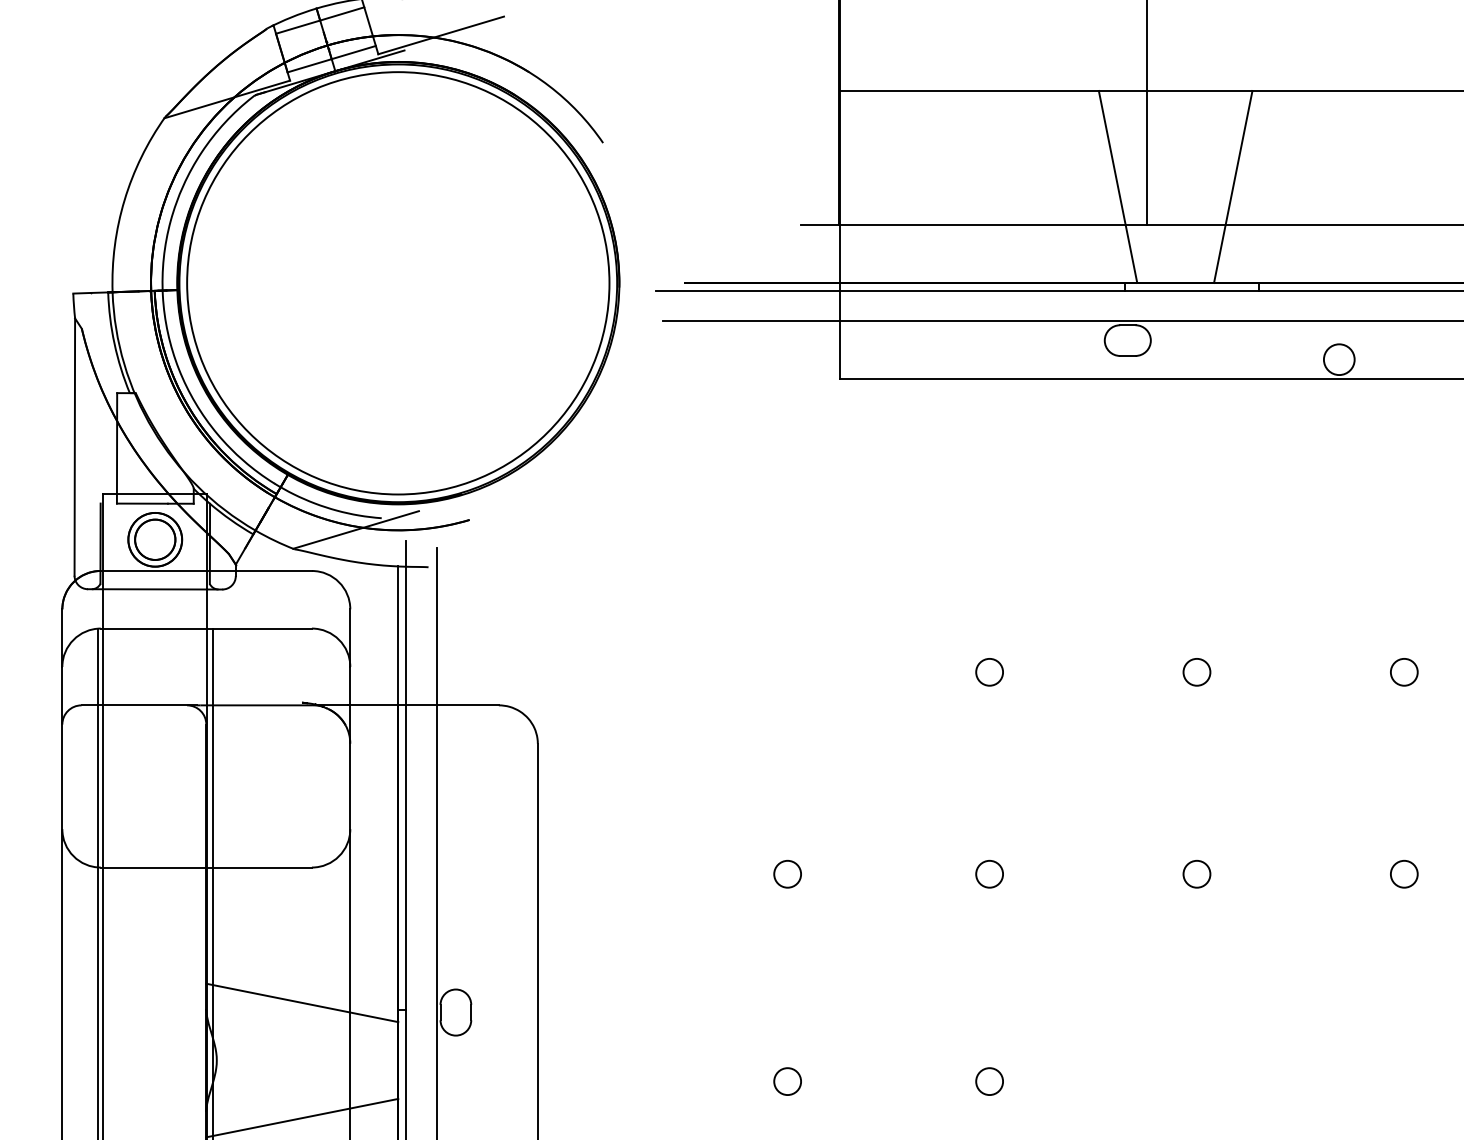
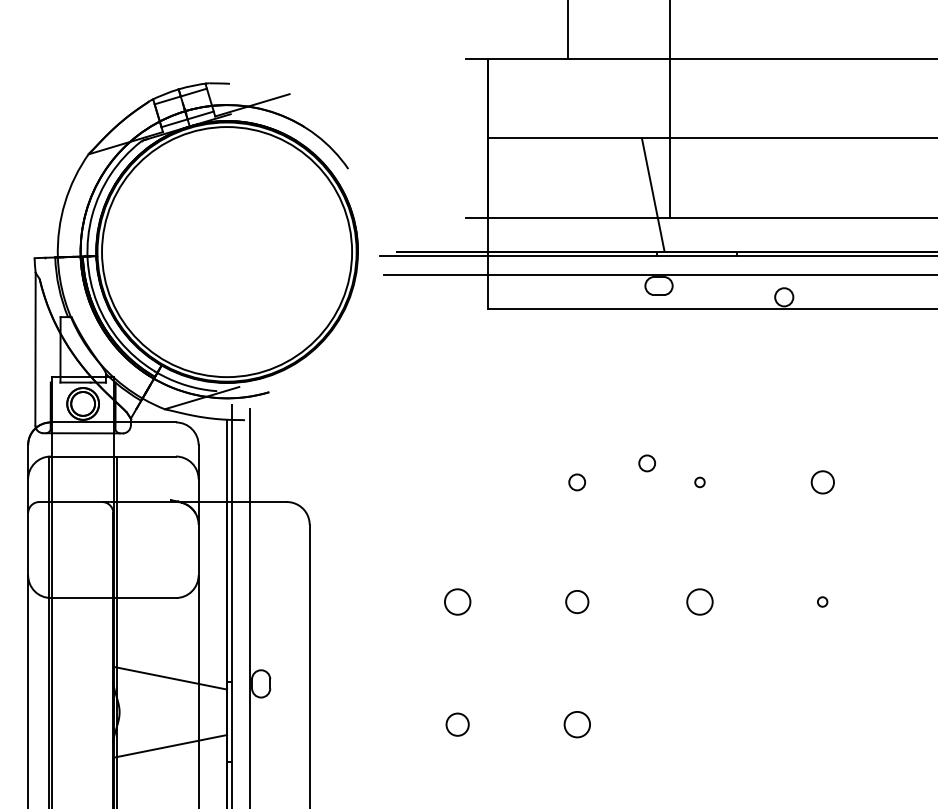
line: (1233, 186) -> (721, 194), removed
circle: (1106, 640) -> (646, 463), added
circle: (1196, 672) -> (699, 482), size x0.6
circle: (1403, 672) -> (822, 482), size x1.4
circle: (787, 873) -> (457, 601), size x1.6
circle: (988, 873) -> (576, 601), size x1.4
circle: (1196, 873) -> (699, 601), size x1.6
circle: (1403, 873) -> (822, 601), size x0.6
circle: (787, 1081) -> (457, 724), size x1.4
circle: (988, 1081) -> (576, 724), size x1.6

